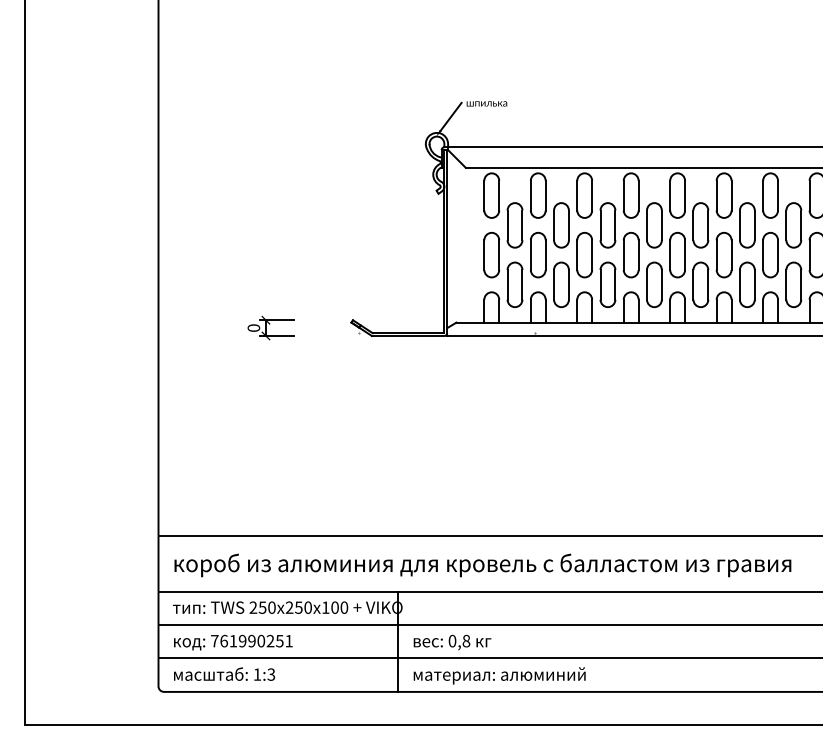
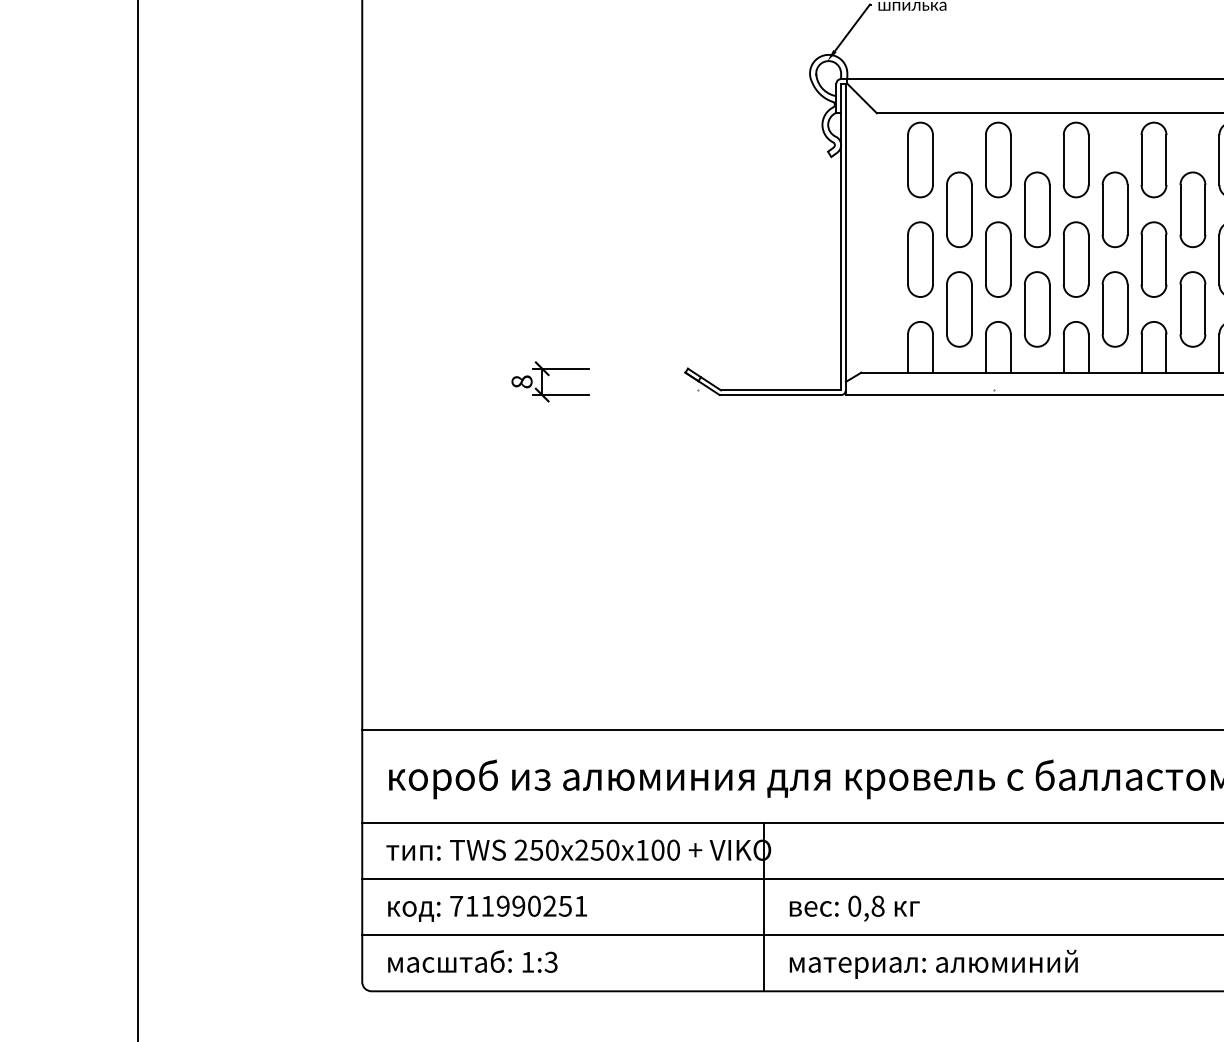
text: (253, 327) -> (521, 380), 0 -> 8
text: (223, 640) -> (471, 905), 761990251 -> 711990251

